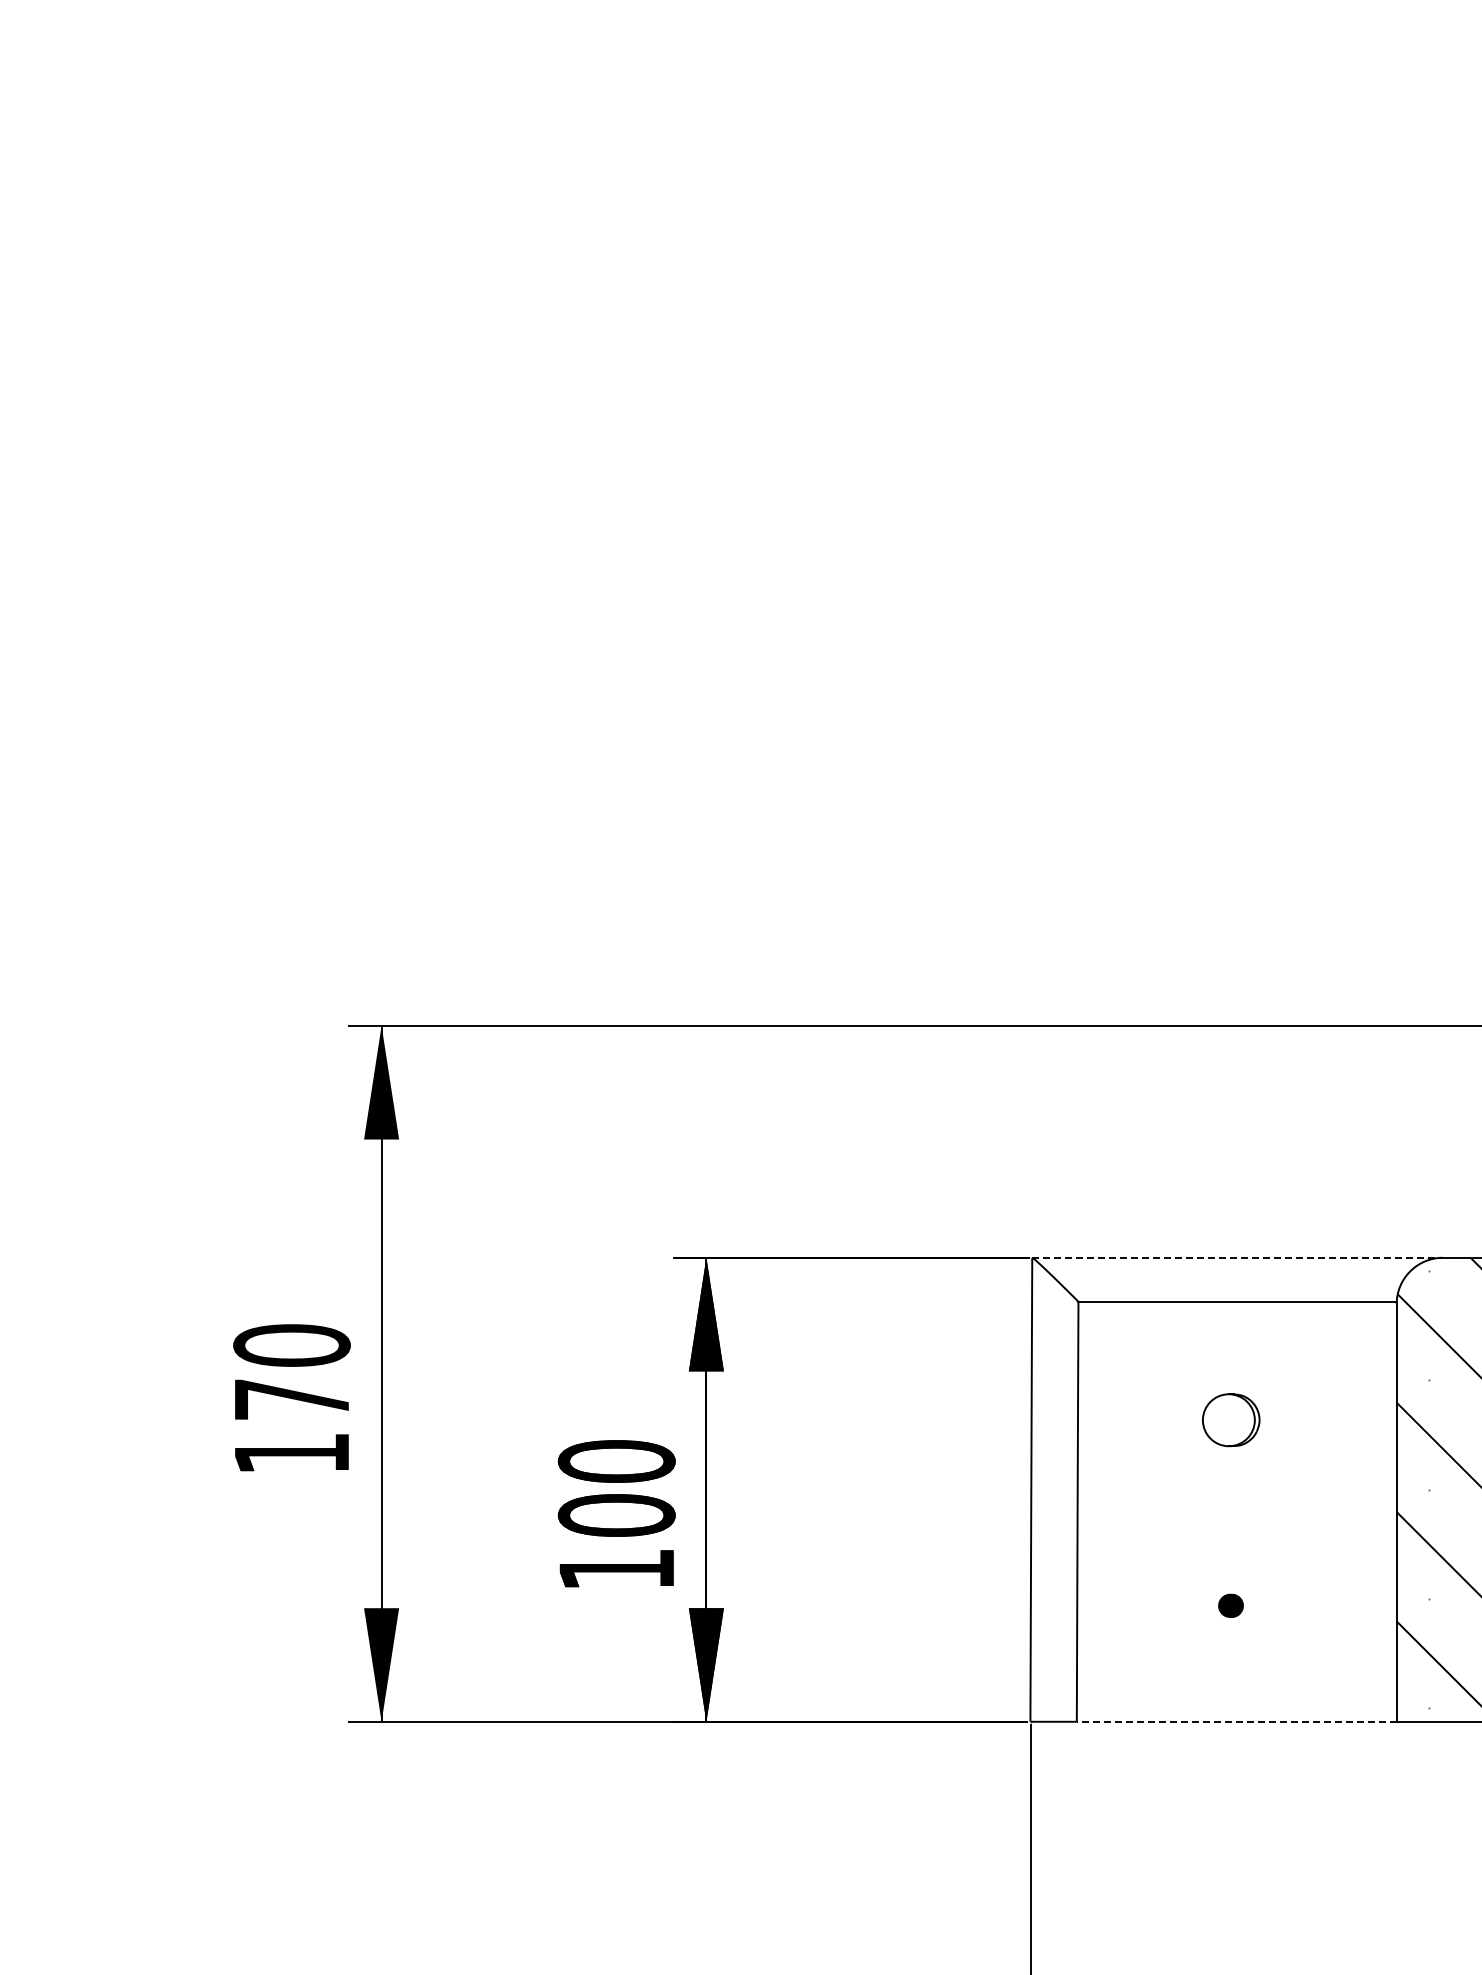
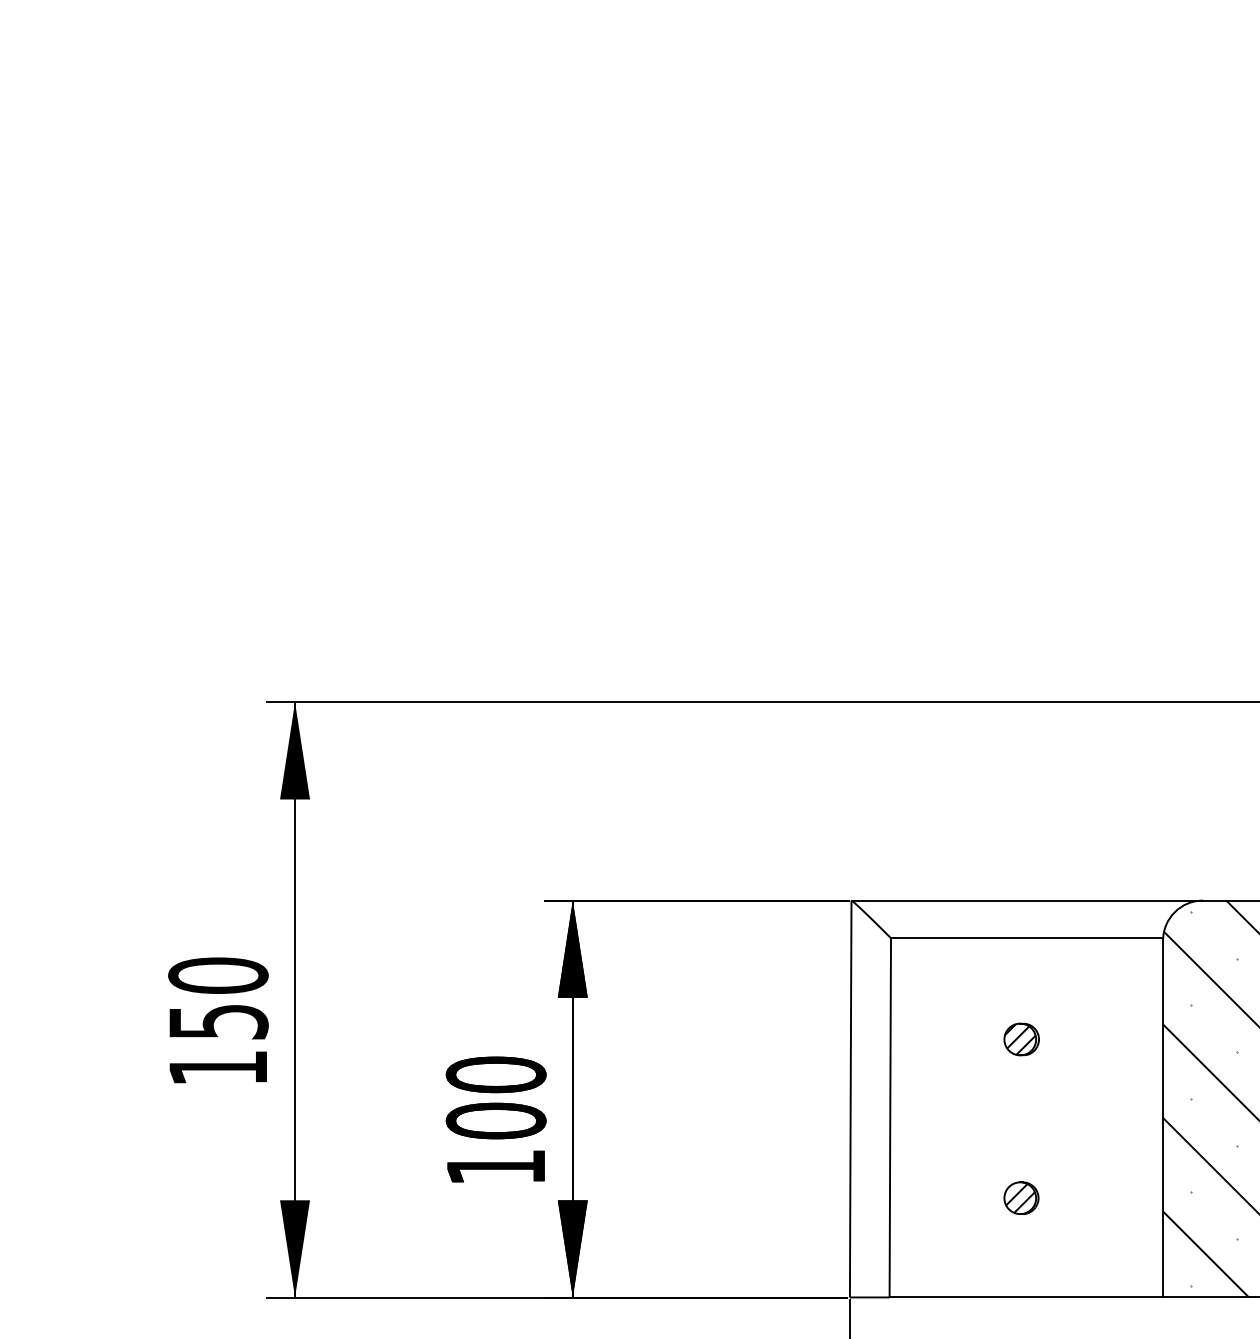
line: (1238, 1257) -> (1027, 900), dashed -> solid
text: (292, 1399) -> (218, 1021), 170 -> 150
part: (1231, 1419) -> (1021, 1038), size x0.71
part: (1230, 1605) -> (1021, 1197), size x1.67
line: (1236, 1721) -> (1026, 1297), dashed -> solid

